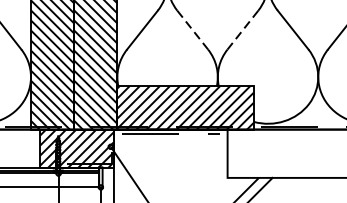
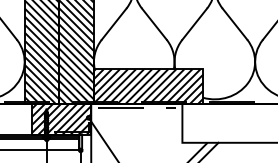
line: (192, 30) -> (154, 24), dashed -> solid
line: (242, 30) -> (194, 24), dashed -> solid

